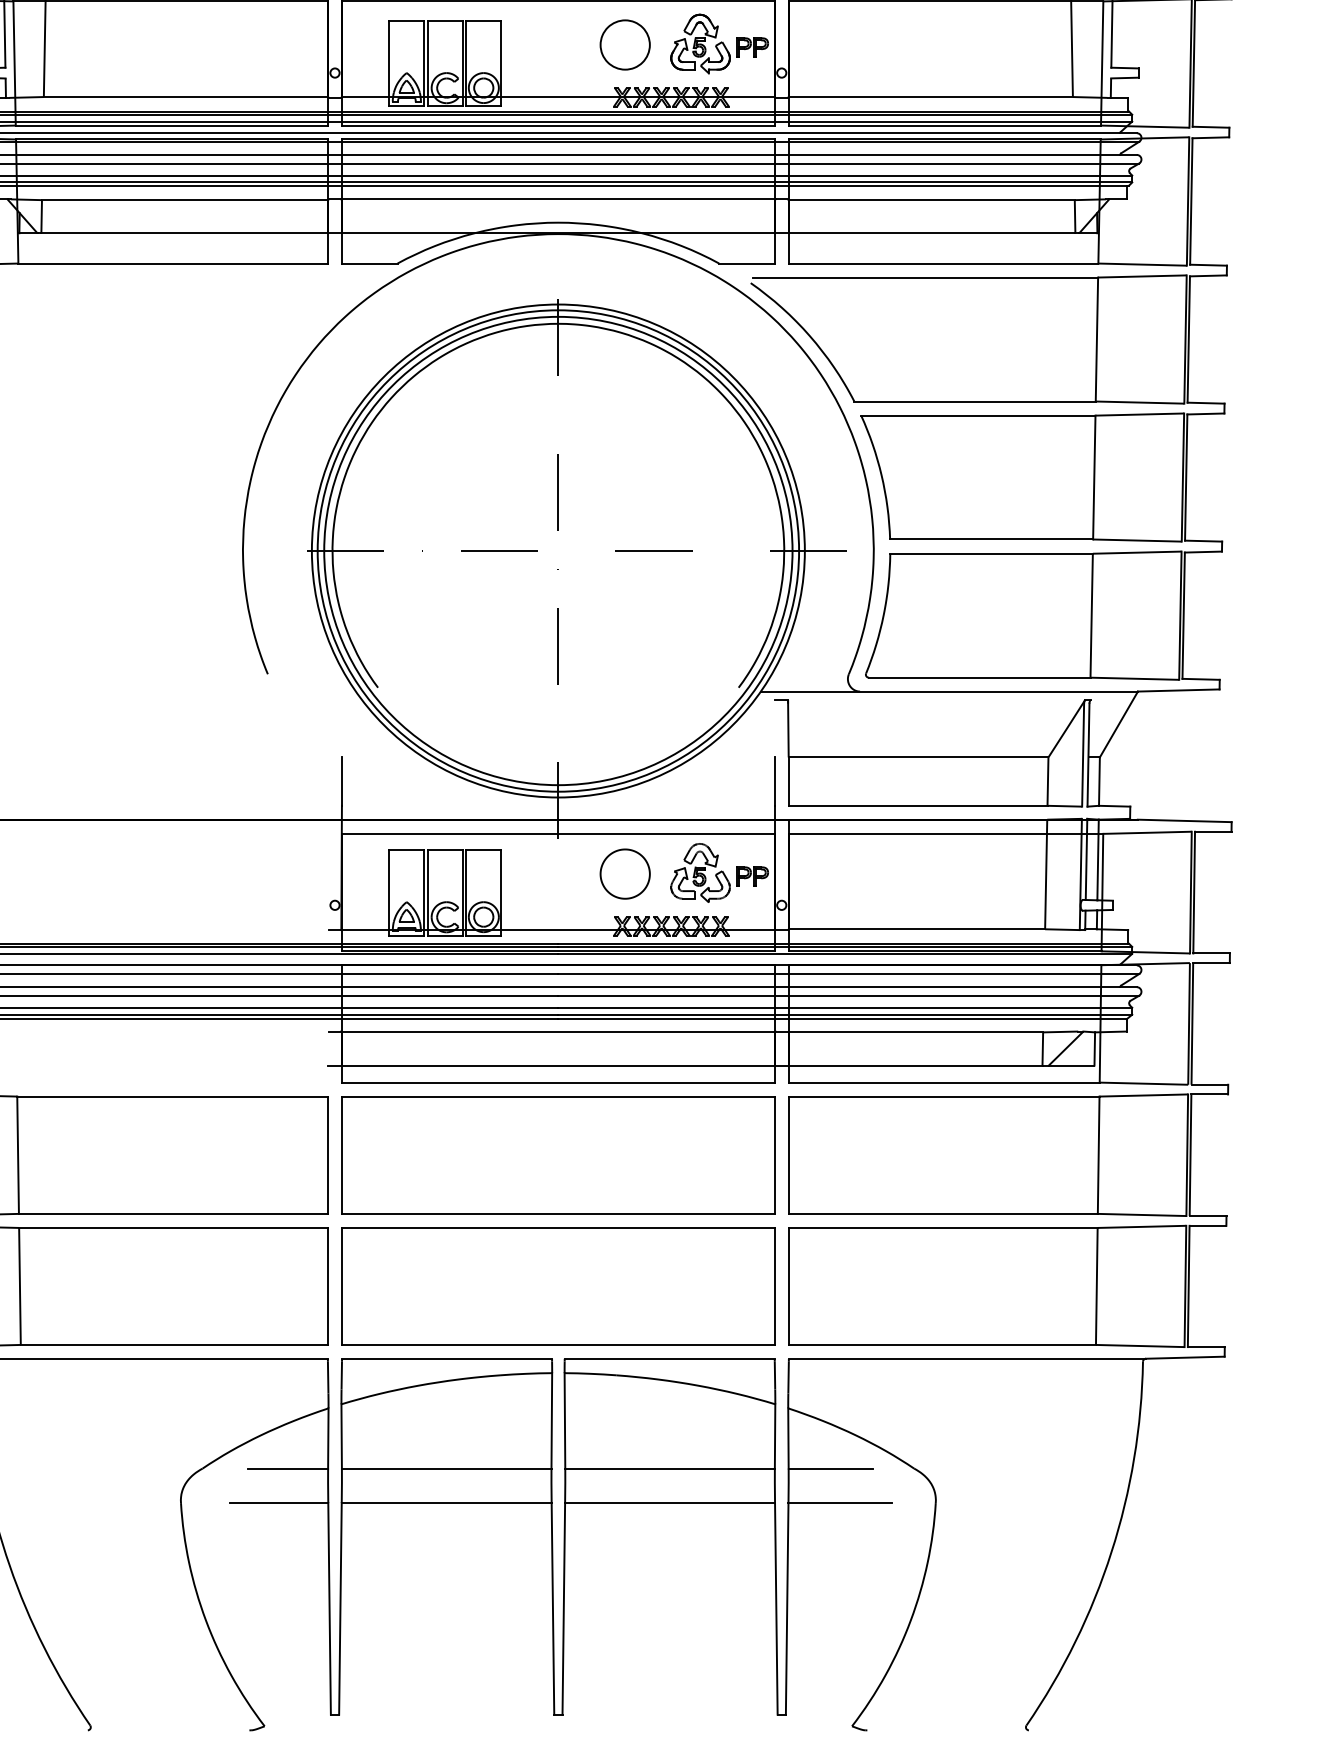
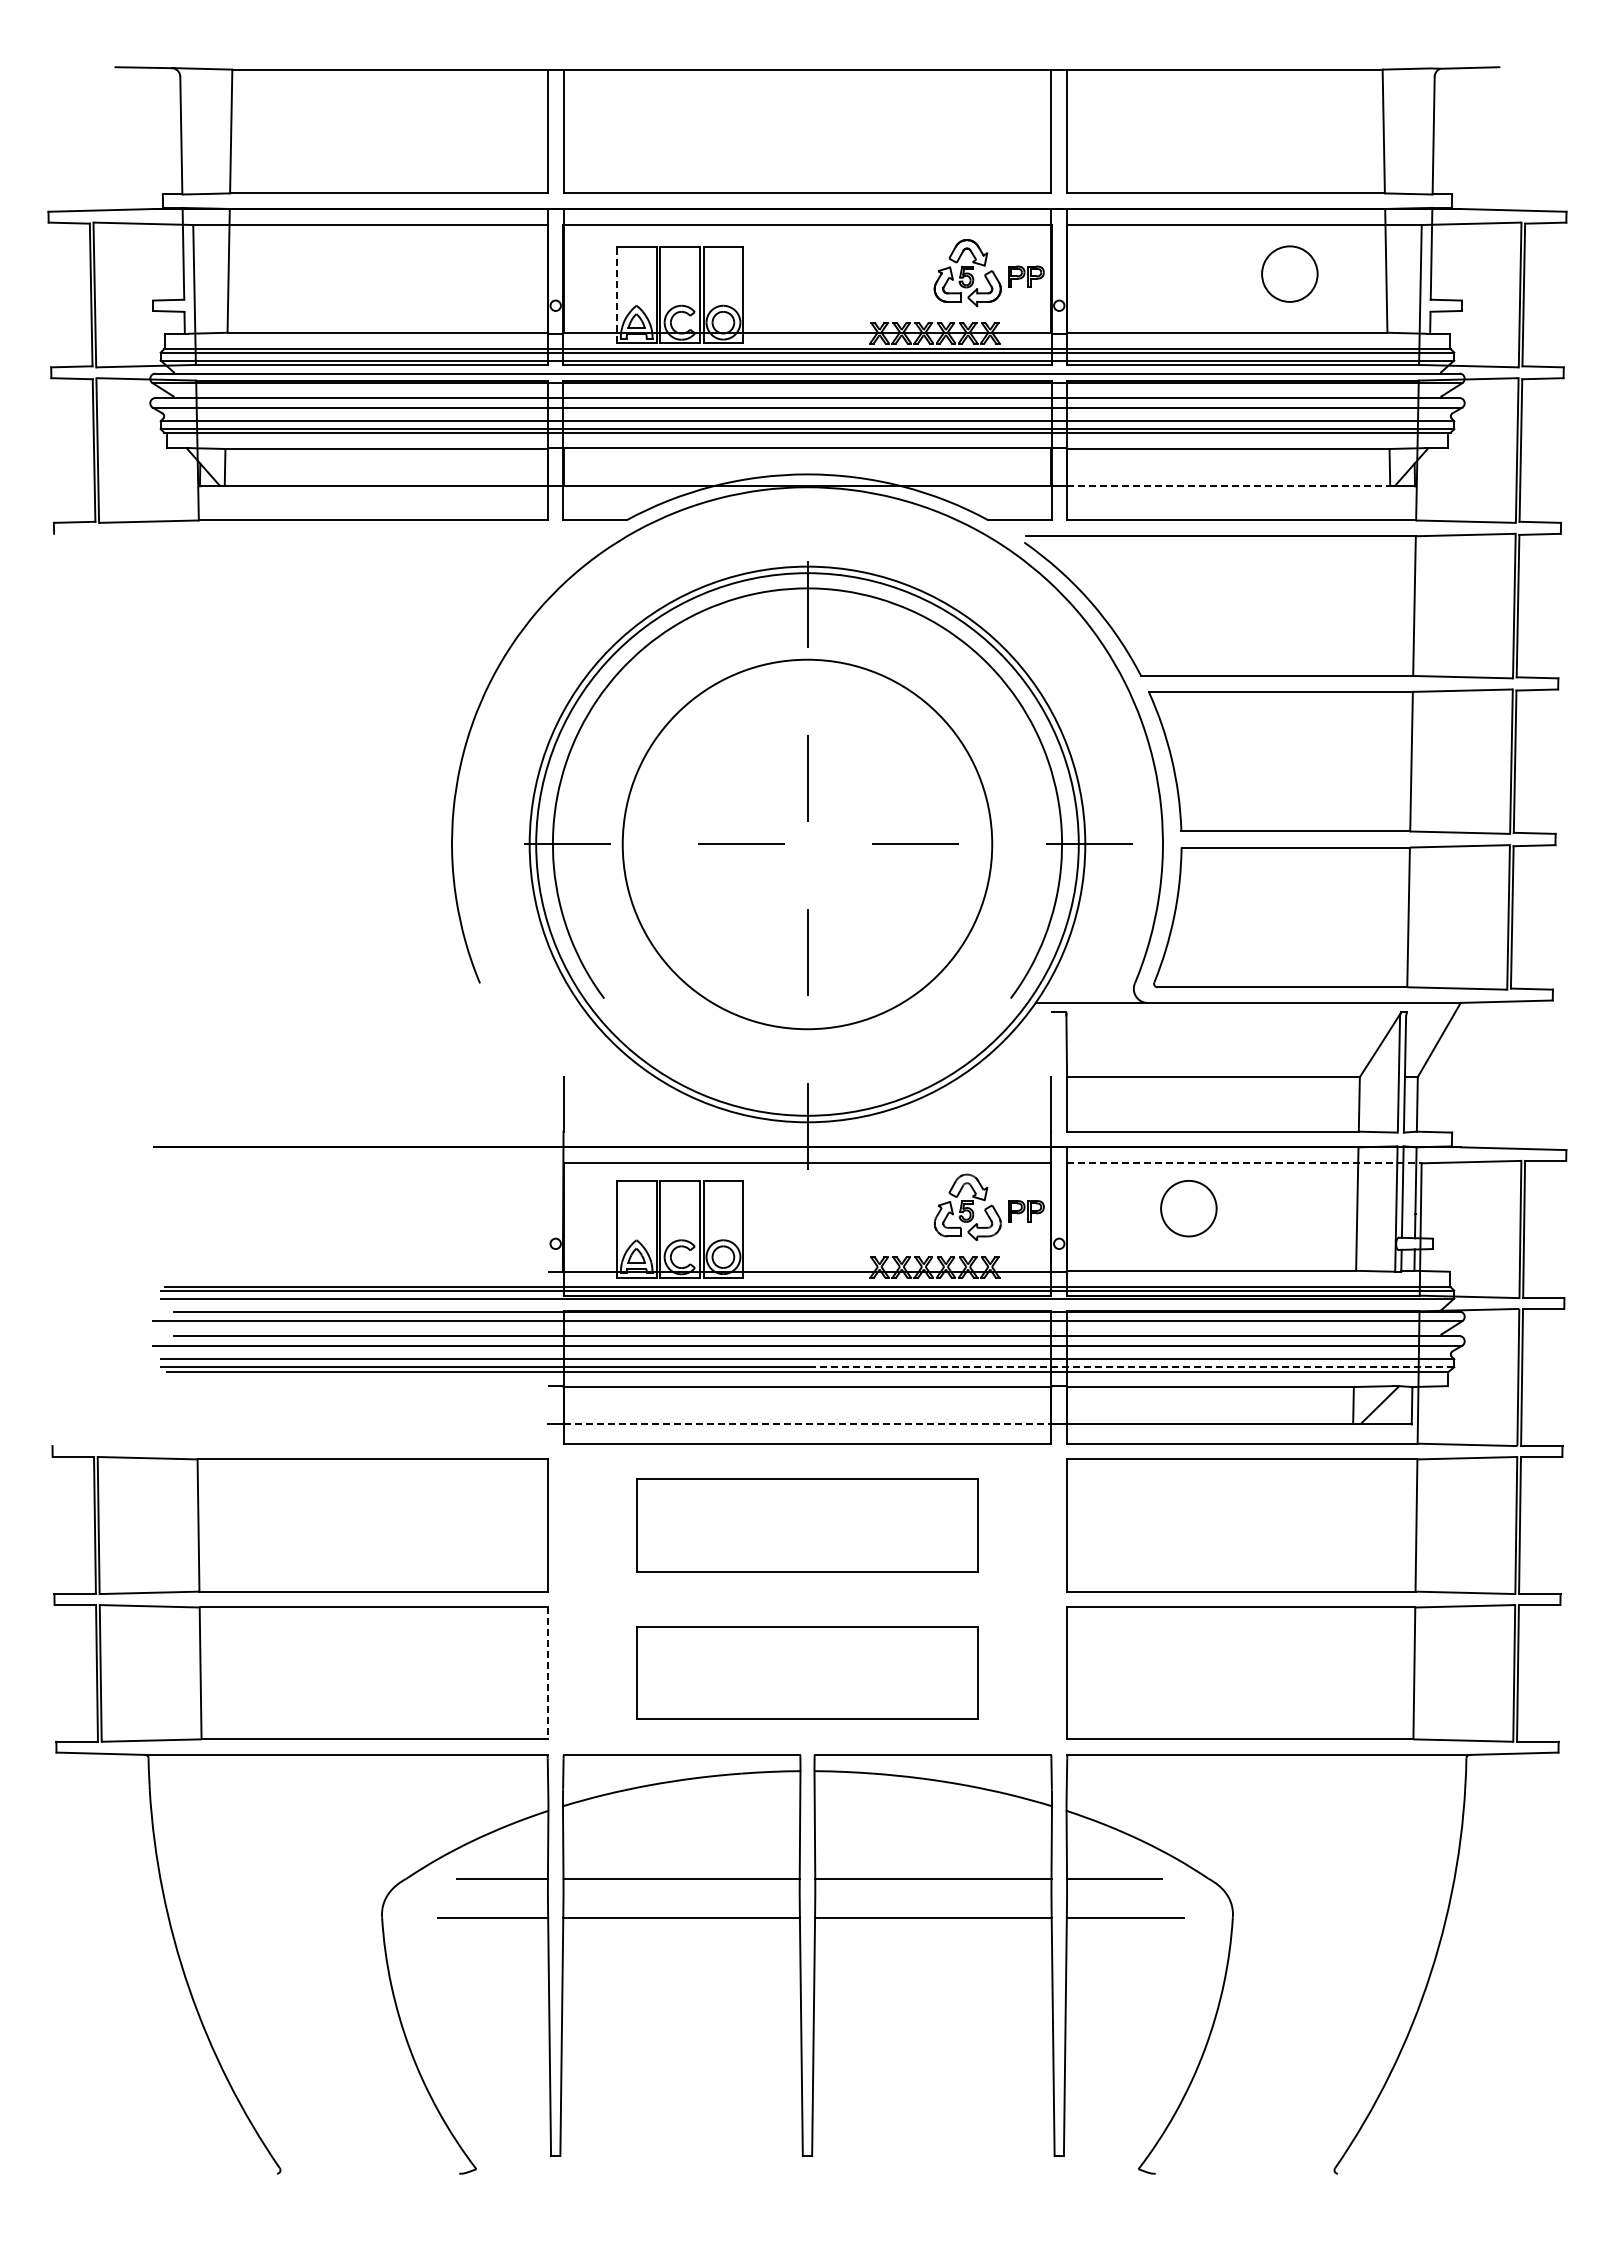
part: (624, 44) -> (1289, 273), moved
line: (388, 63) -> (616, 294), solid -> dashed
line: (931, 233) -> (1228, 486), solid -> dashed
circle: (558, 551) -> (807, 844), size x0.7
line: (946, 834) -> (1244, 1163), solid -> dashed
part: (624, 873) -> (1188, 1208), moved
line: (844, 1015) -> (1130, 1367), solid -> dashed
line: (558, 1065) -> (807, 1424), solid -> dashed
part: (558, 1155) -> (807, 1525), size x0.7
part: (558, 1285) -> (807, 1672), size x0.7
line: (327, 1286) -> (547, 1673), solid -> dashed

